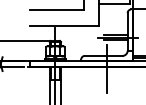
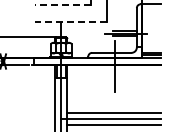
line: (56, 10) -> (62, 5), solid -> dashed
line: (64, 25) -> (70, 21), solid -> dashed

